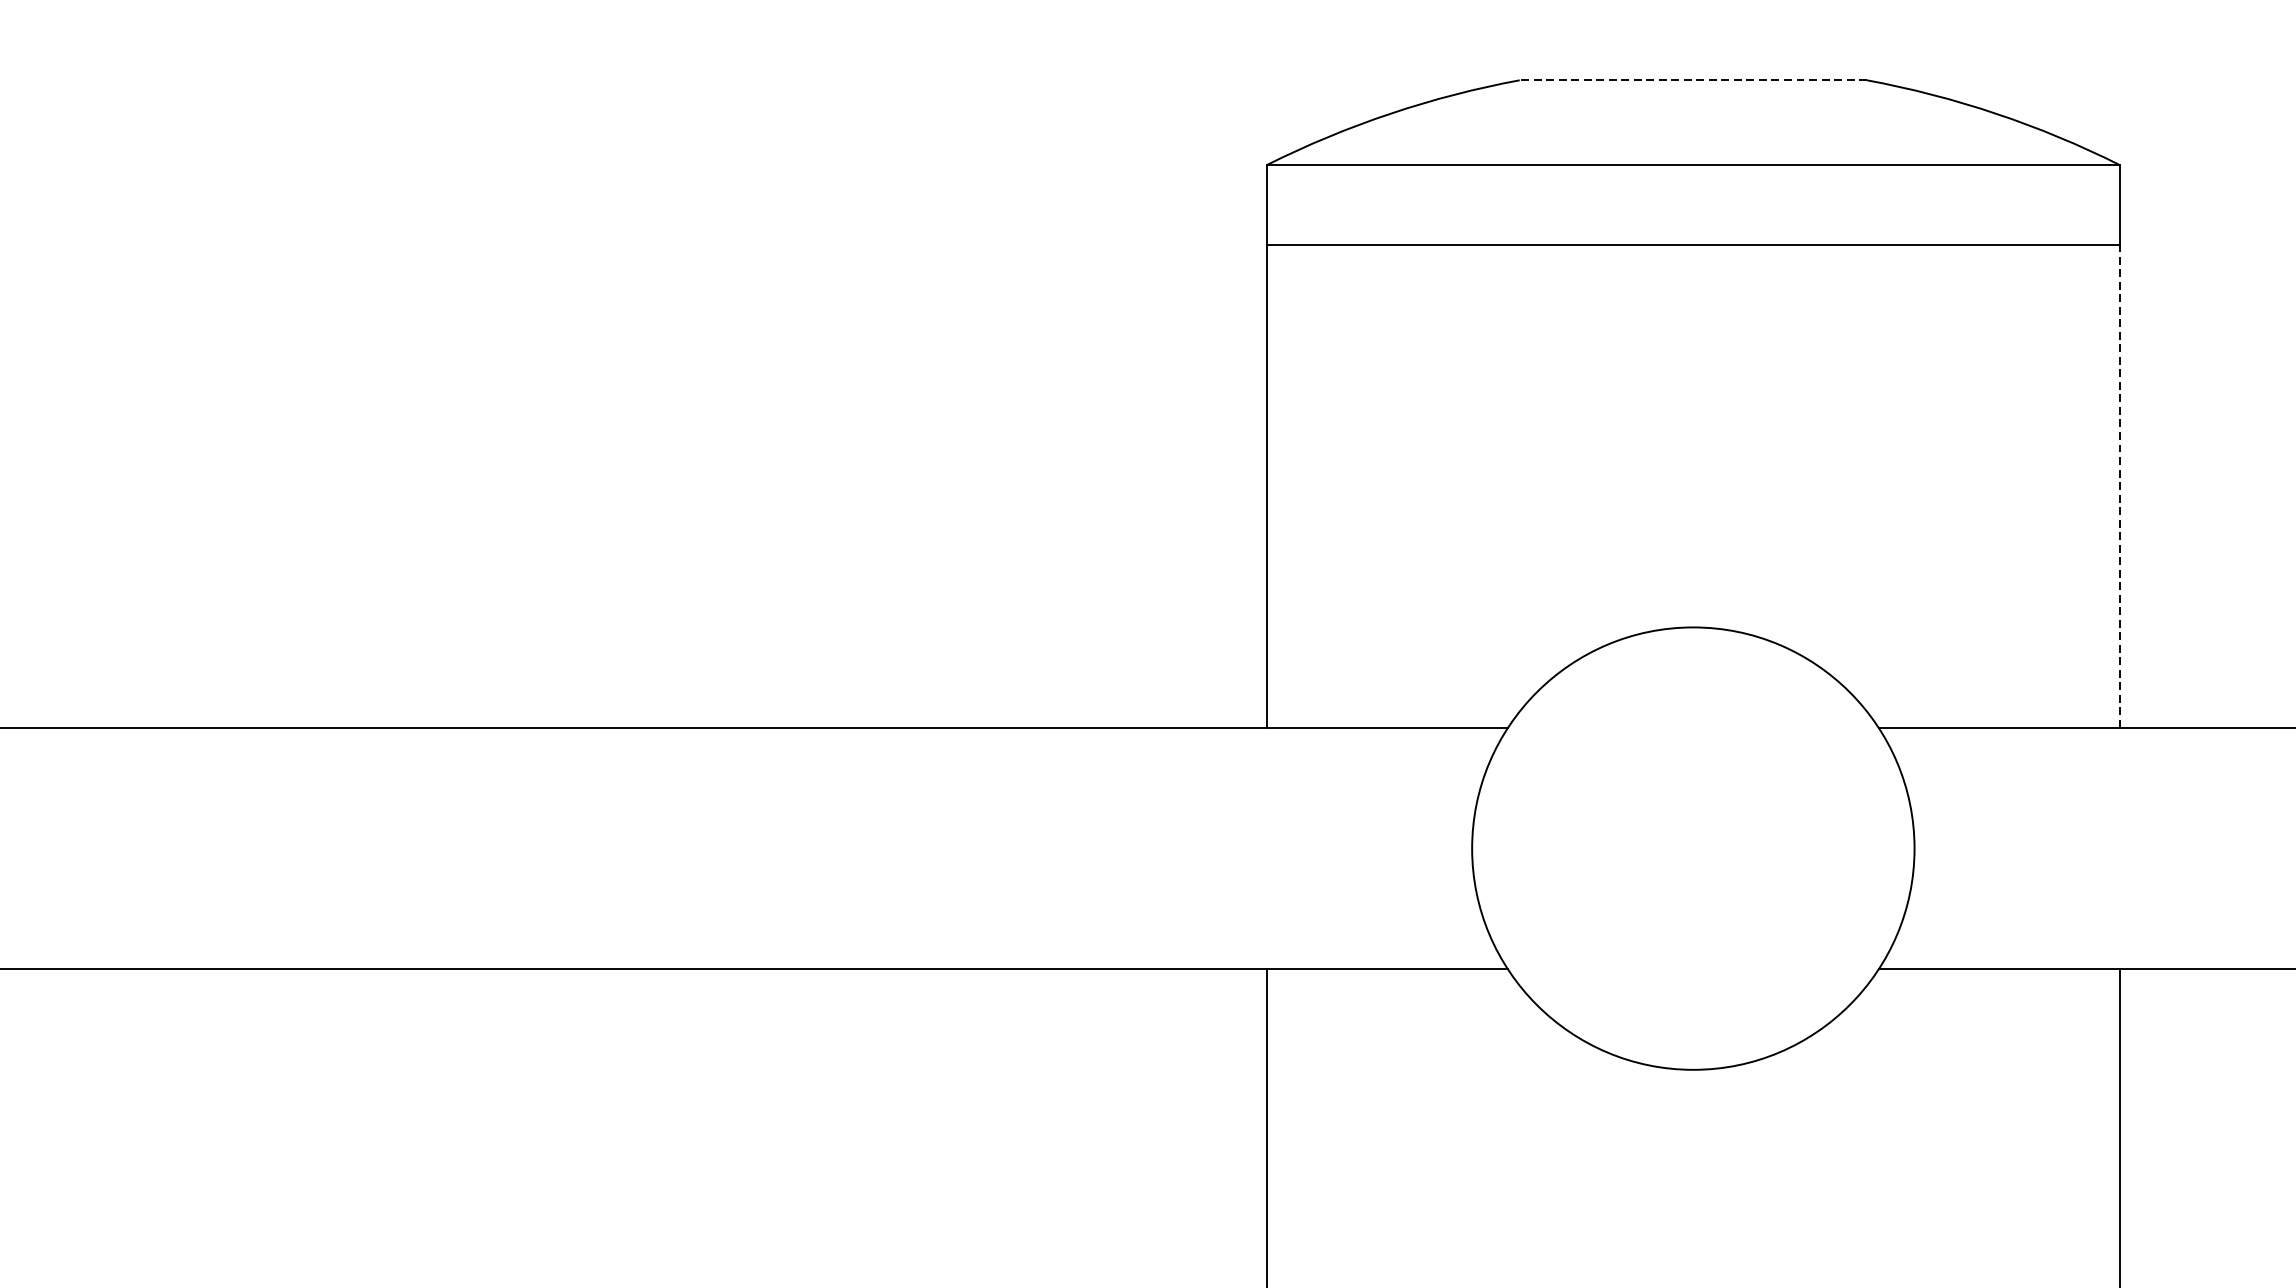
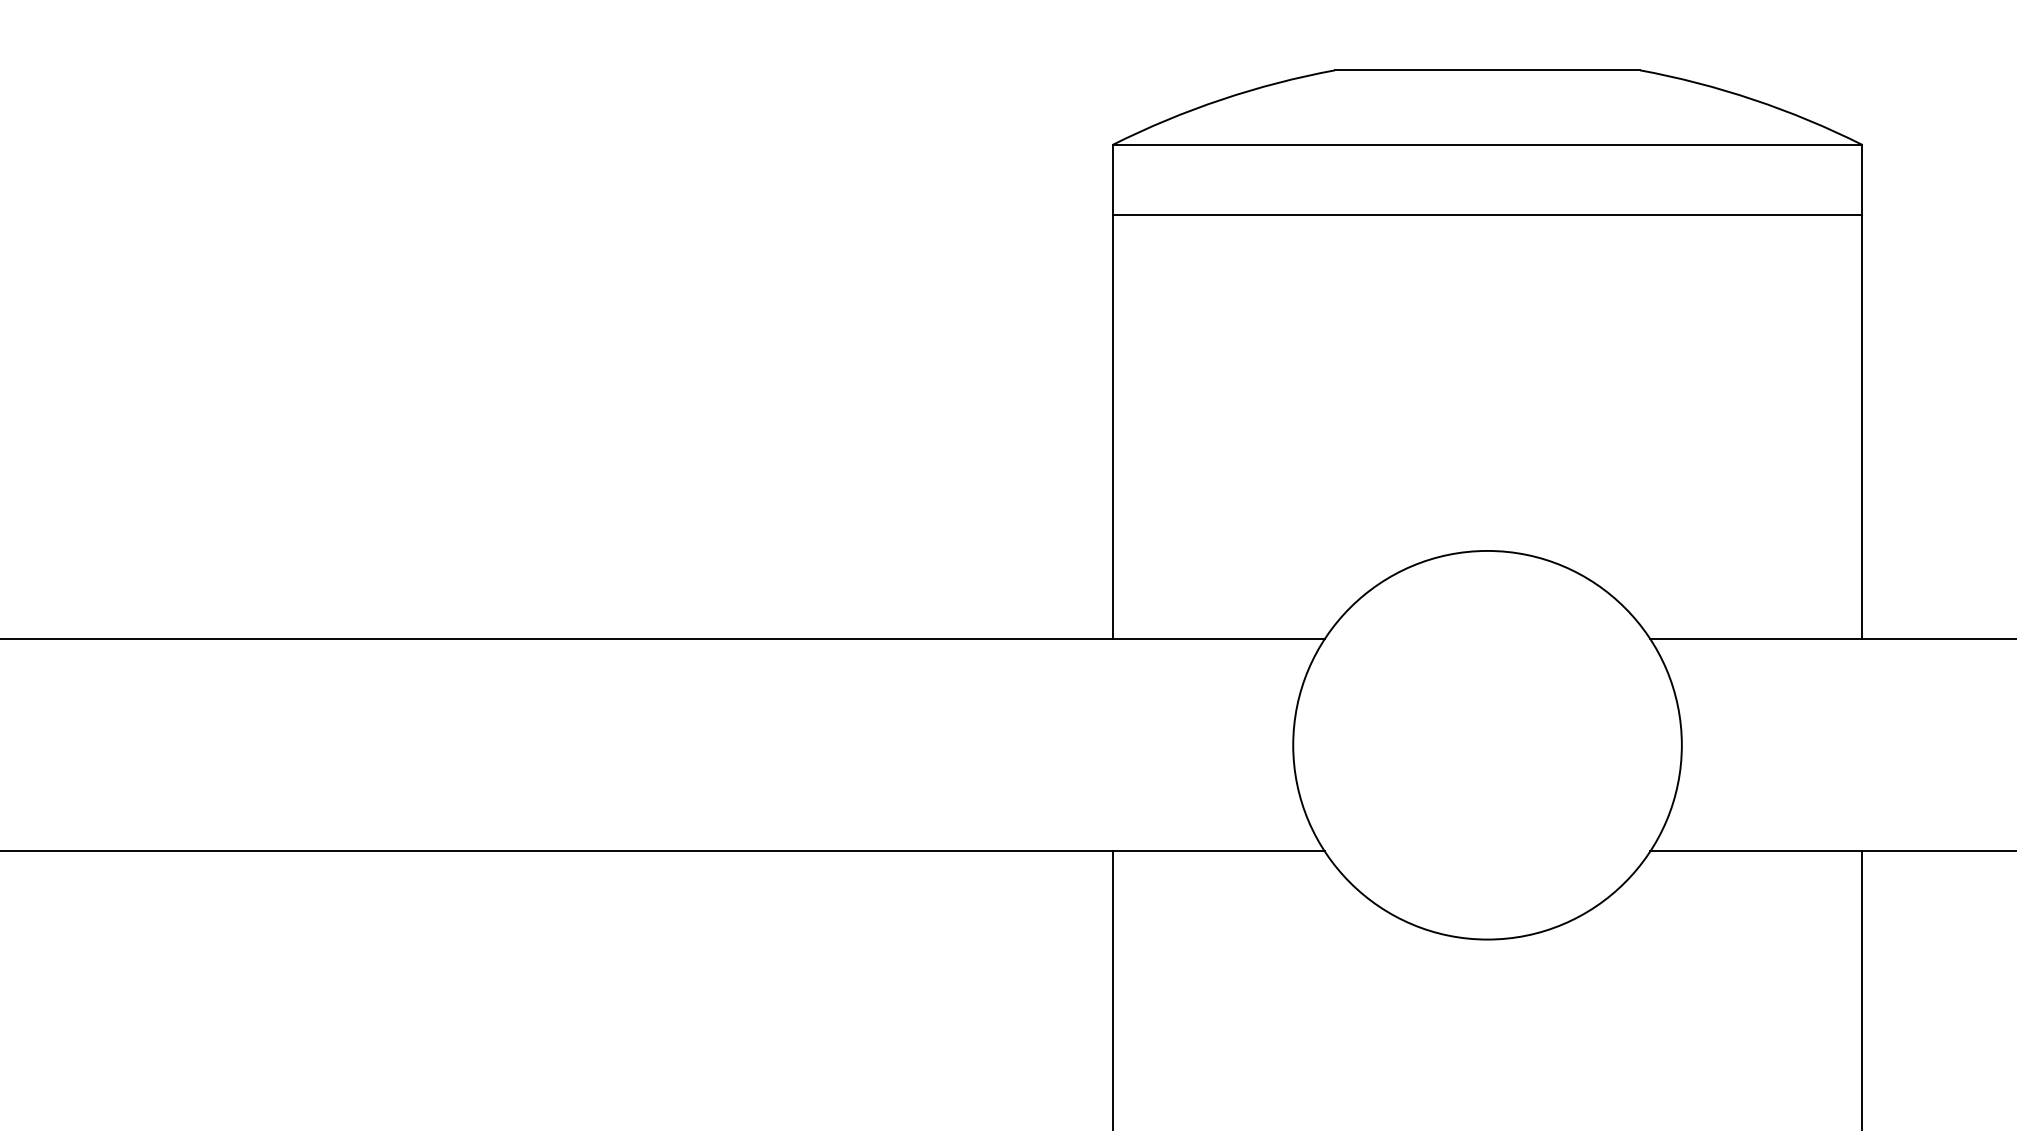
line: (1693, 80) -> (1487, 70), dashed -> solid
line: (2120, 486) -> (1862, 427), dashed -> solid

